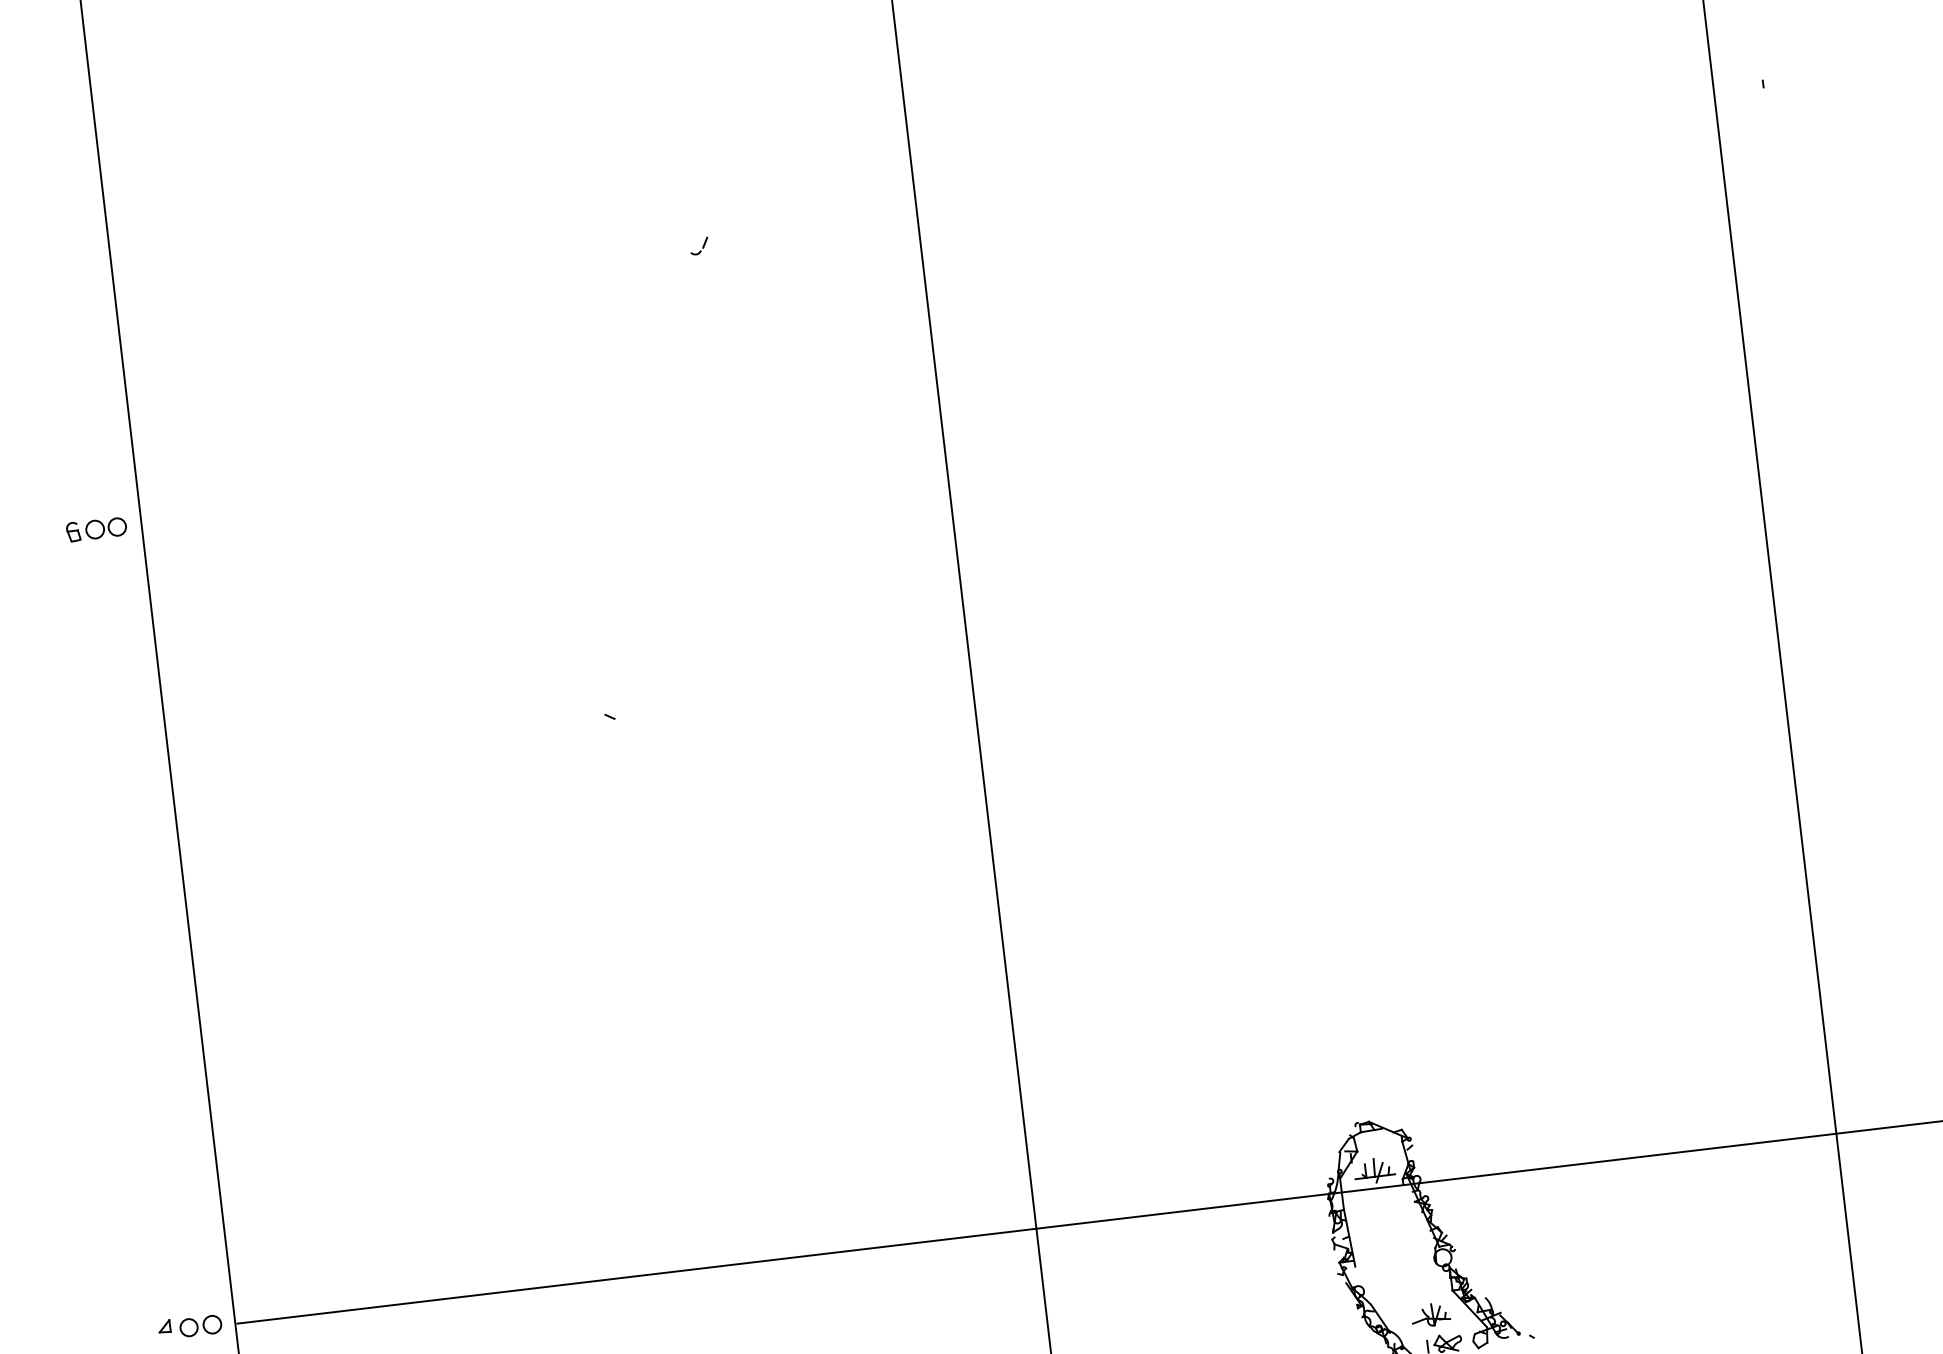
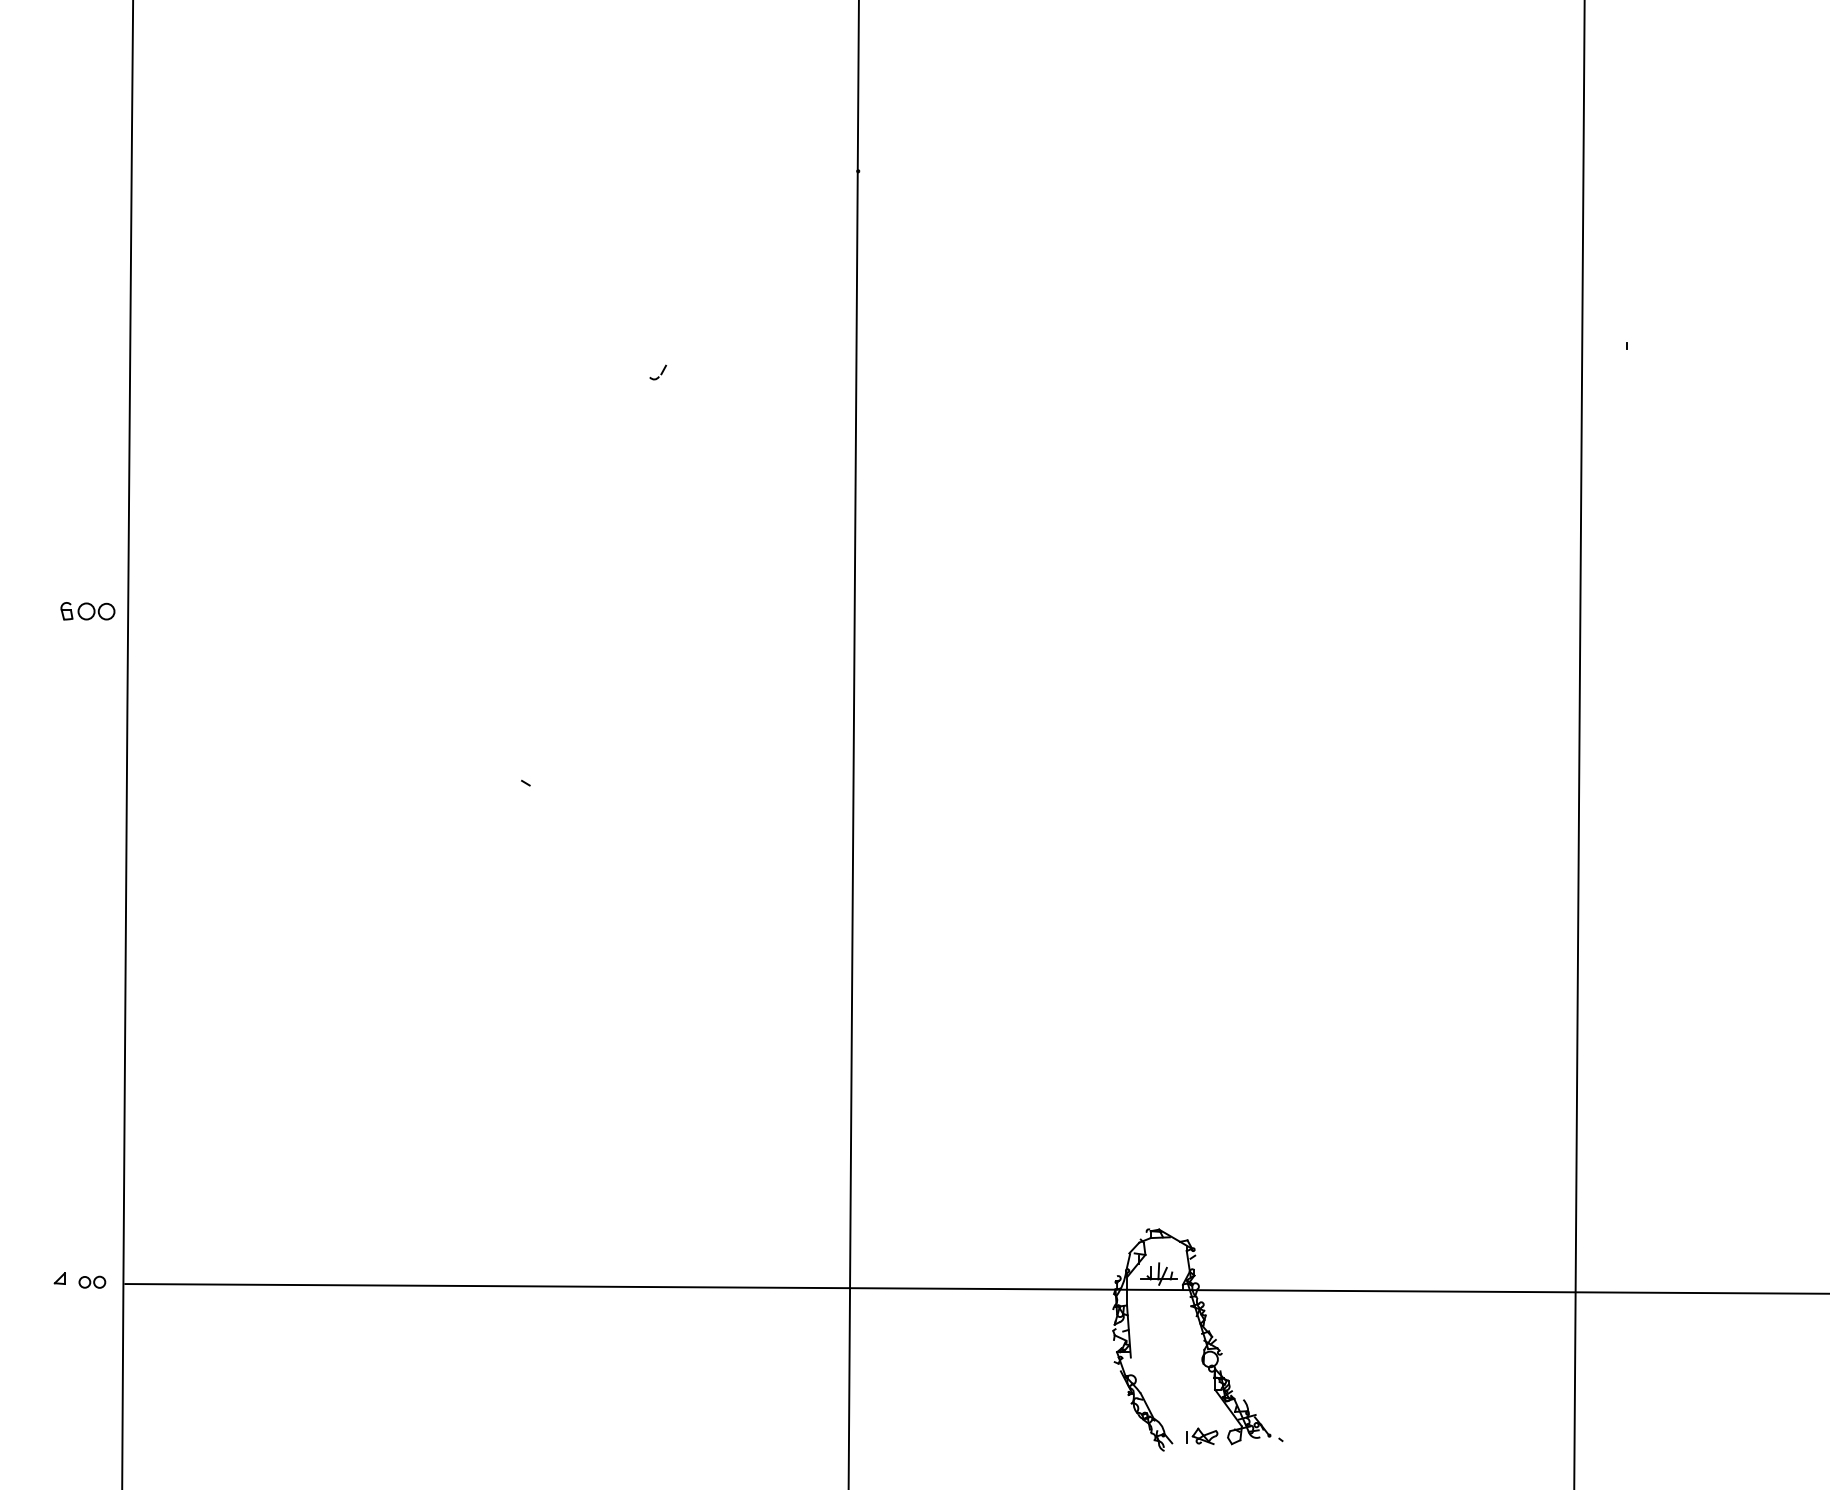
part: (96, 529) -> (87, 611), moved
part: (1430, 1314) -> (1192, 1408), removed
part: (201, 1326) -> (92, 1282), size x0.7

